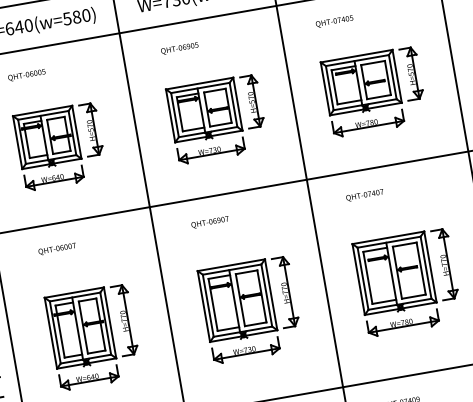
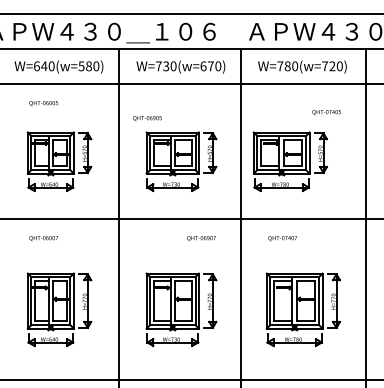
text: (334, 21) -> (326, 112), moved
text: (179, 48) -> (147, 118), moved
part: (373, 91) -> (289, 161), moved
text: (210, 222) -> (201, 238), moved

